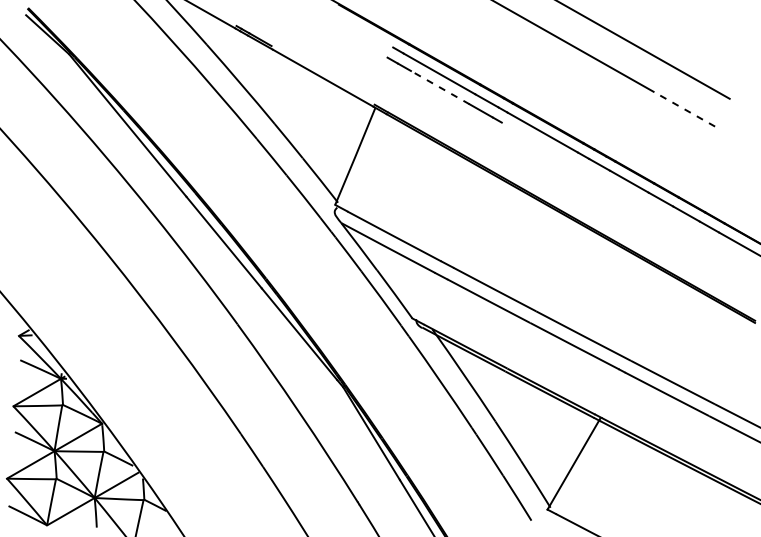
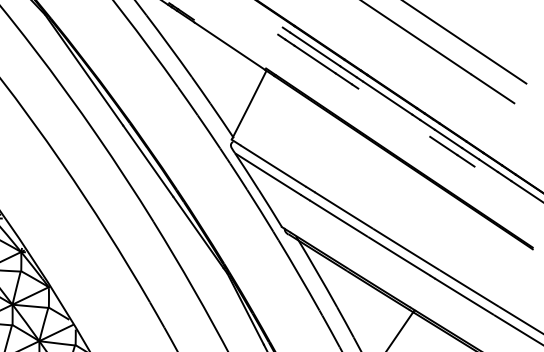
line: (440, 87) -> (315, 59), dashed -> solid
line: (684, 109) -> (492, 89), dashed -> solid
line: (635, 198) -> (452, 151), added

